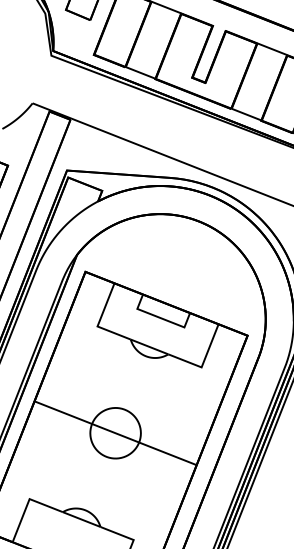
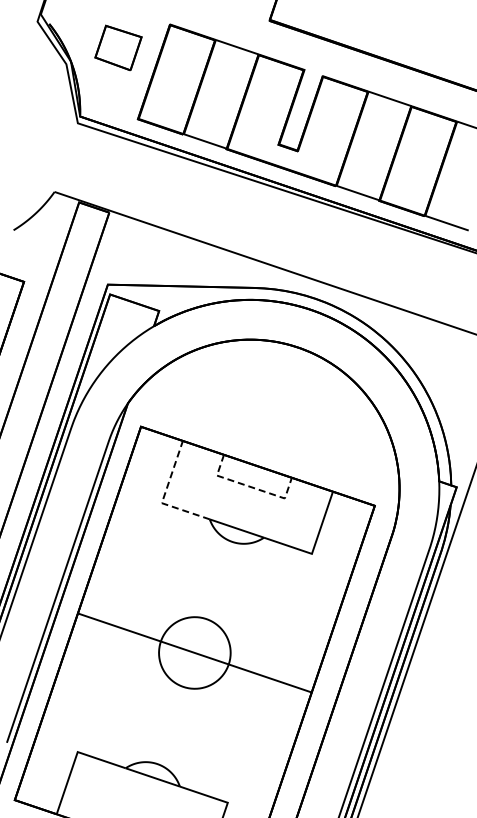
line: (160, 318) -> (250, 487), solid -> dashed
line: (99, 321) -> (164, 496), solid -> dashed

